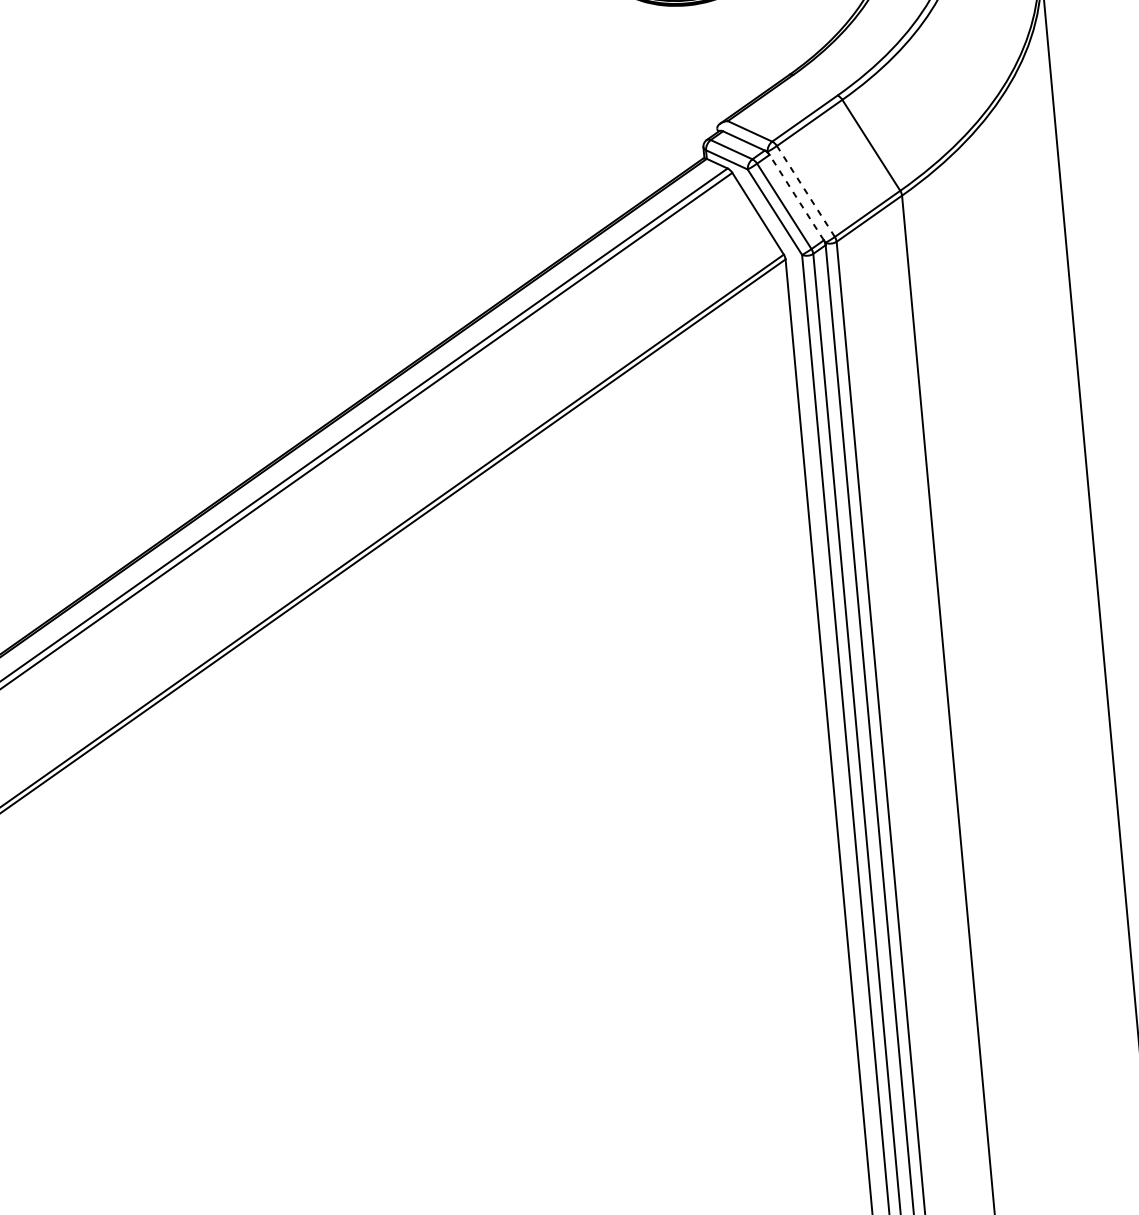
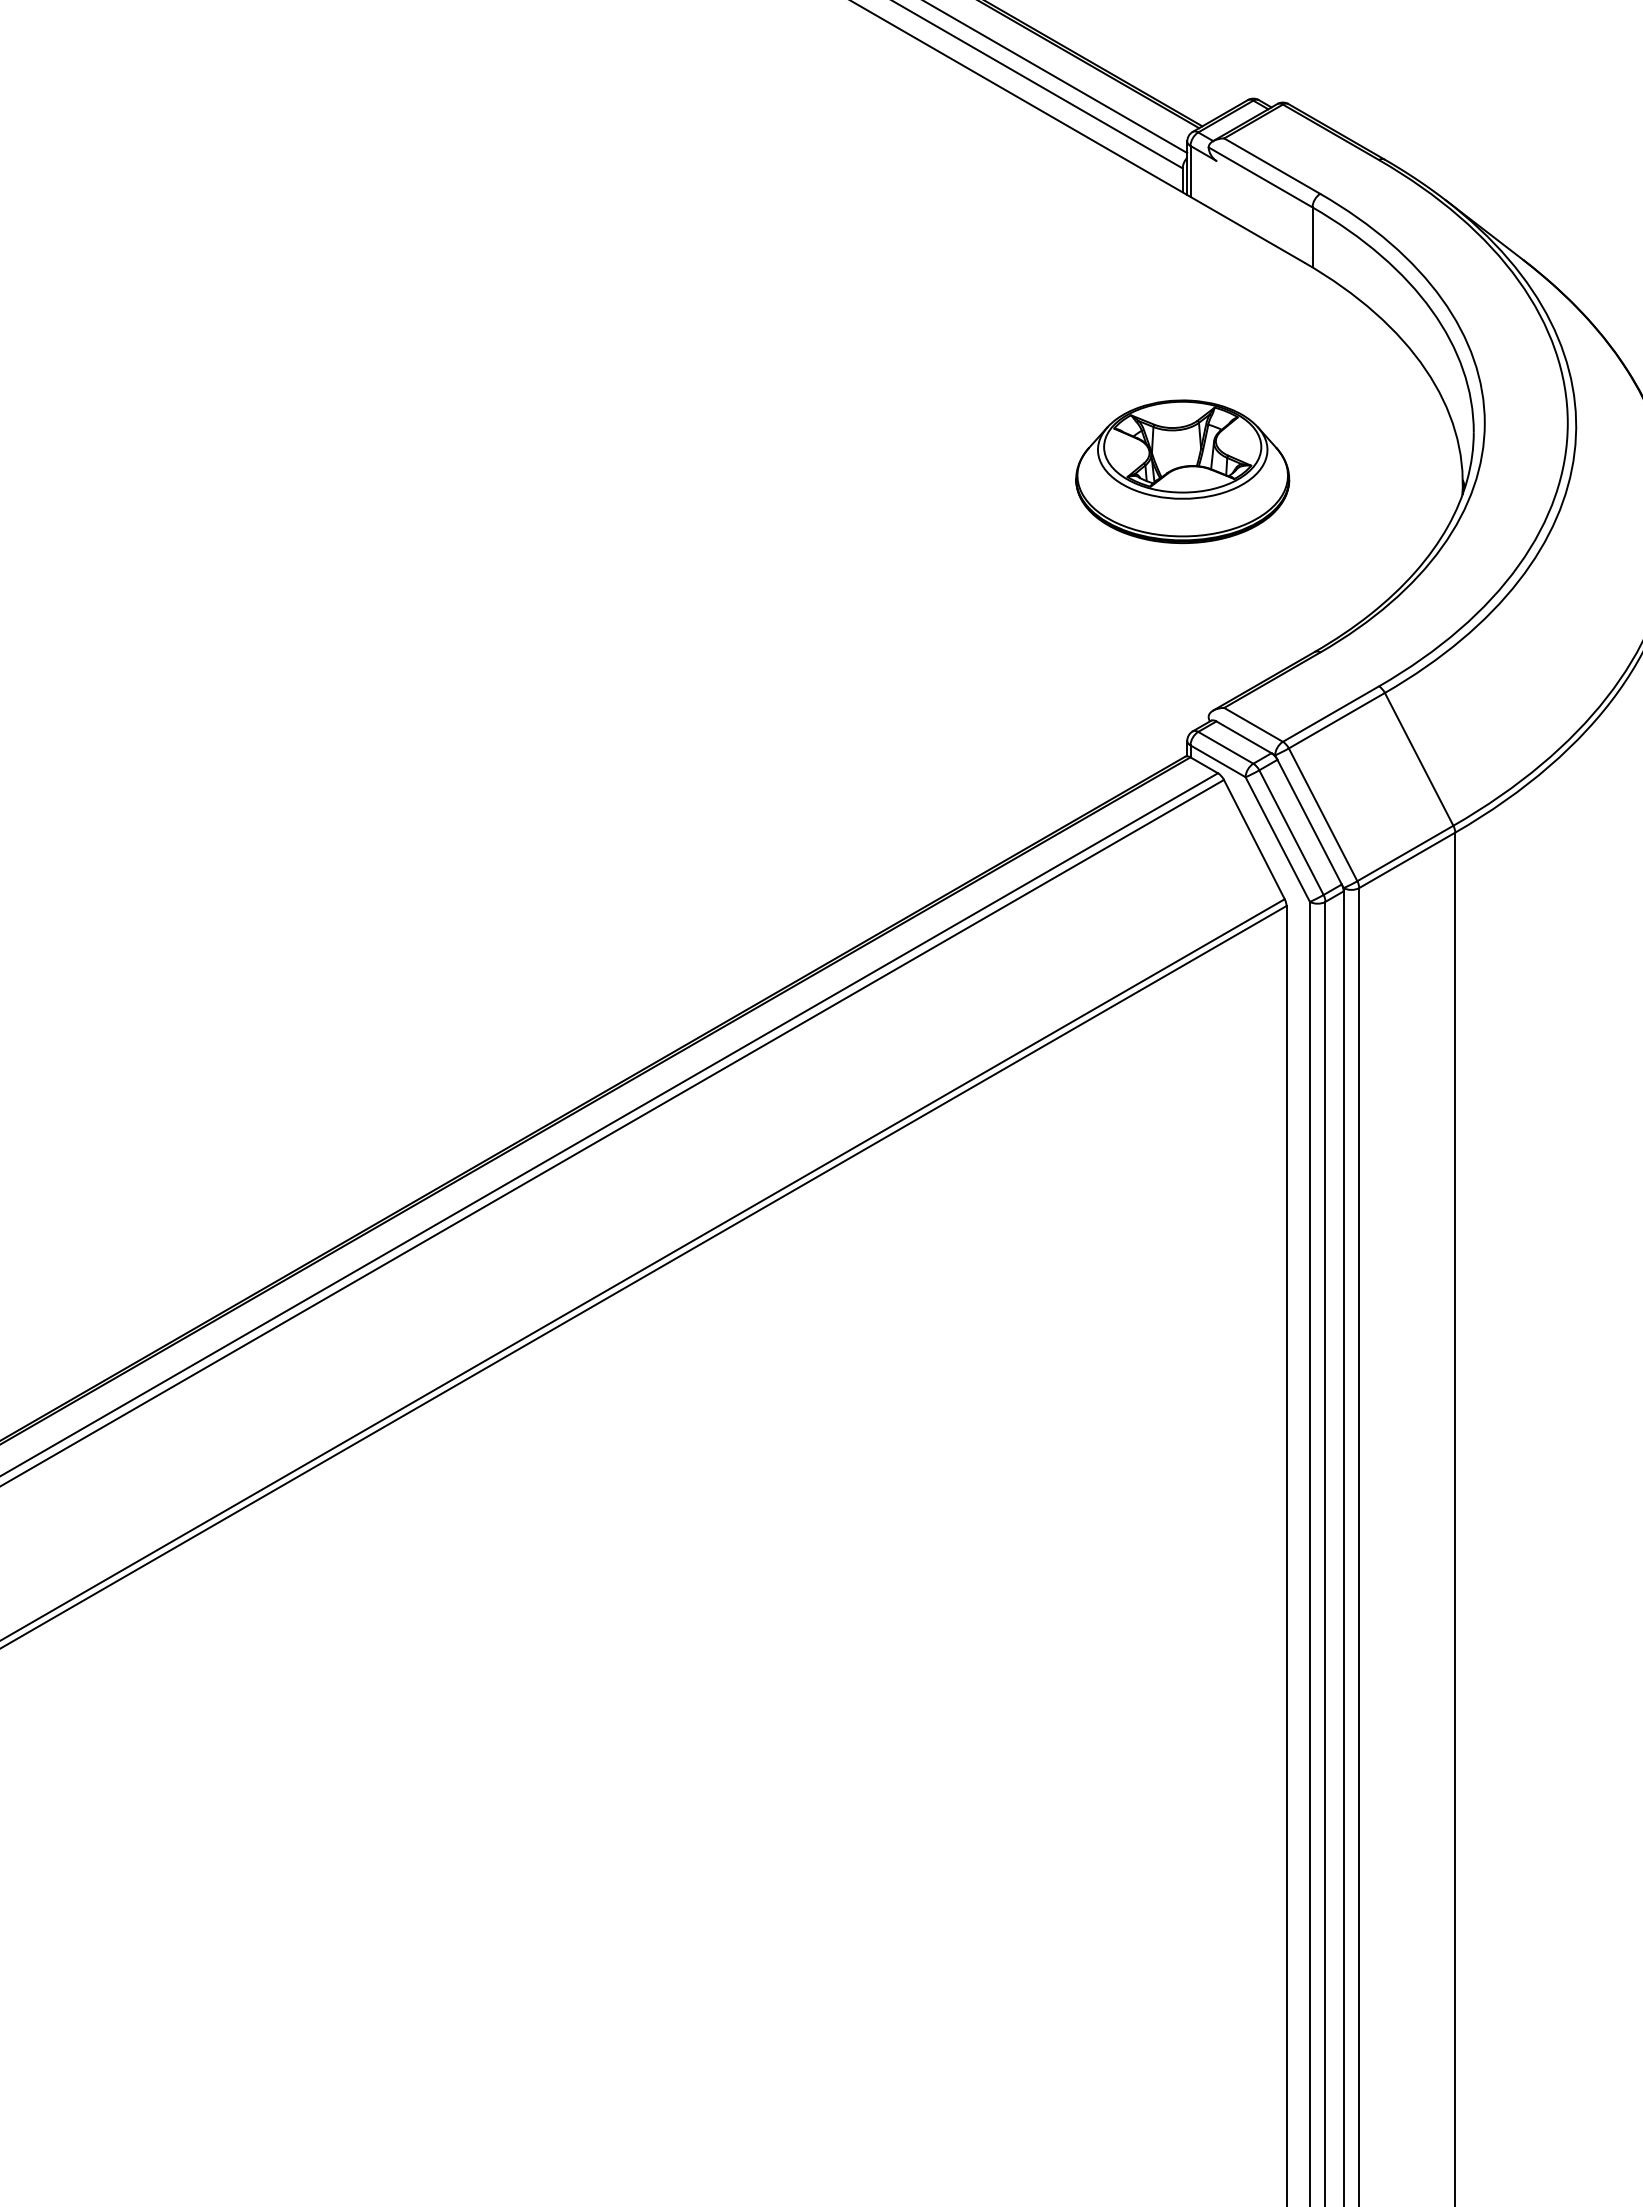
line: (806, 191) -> (1323, 814), dashed -> solid
line: (796, 197) -> (1309, 821), dashed -> solid

